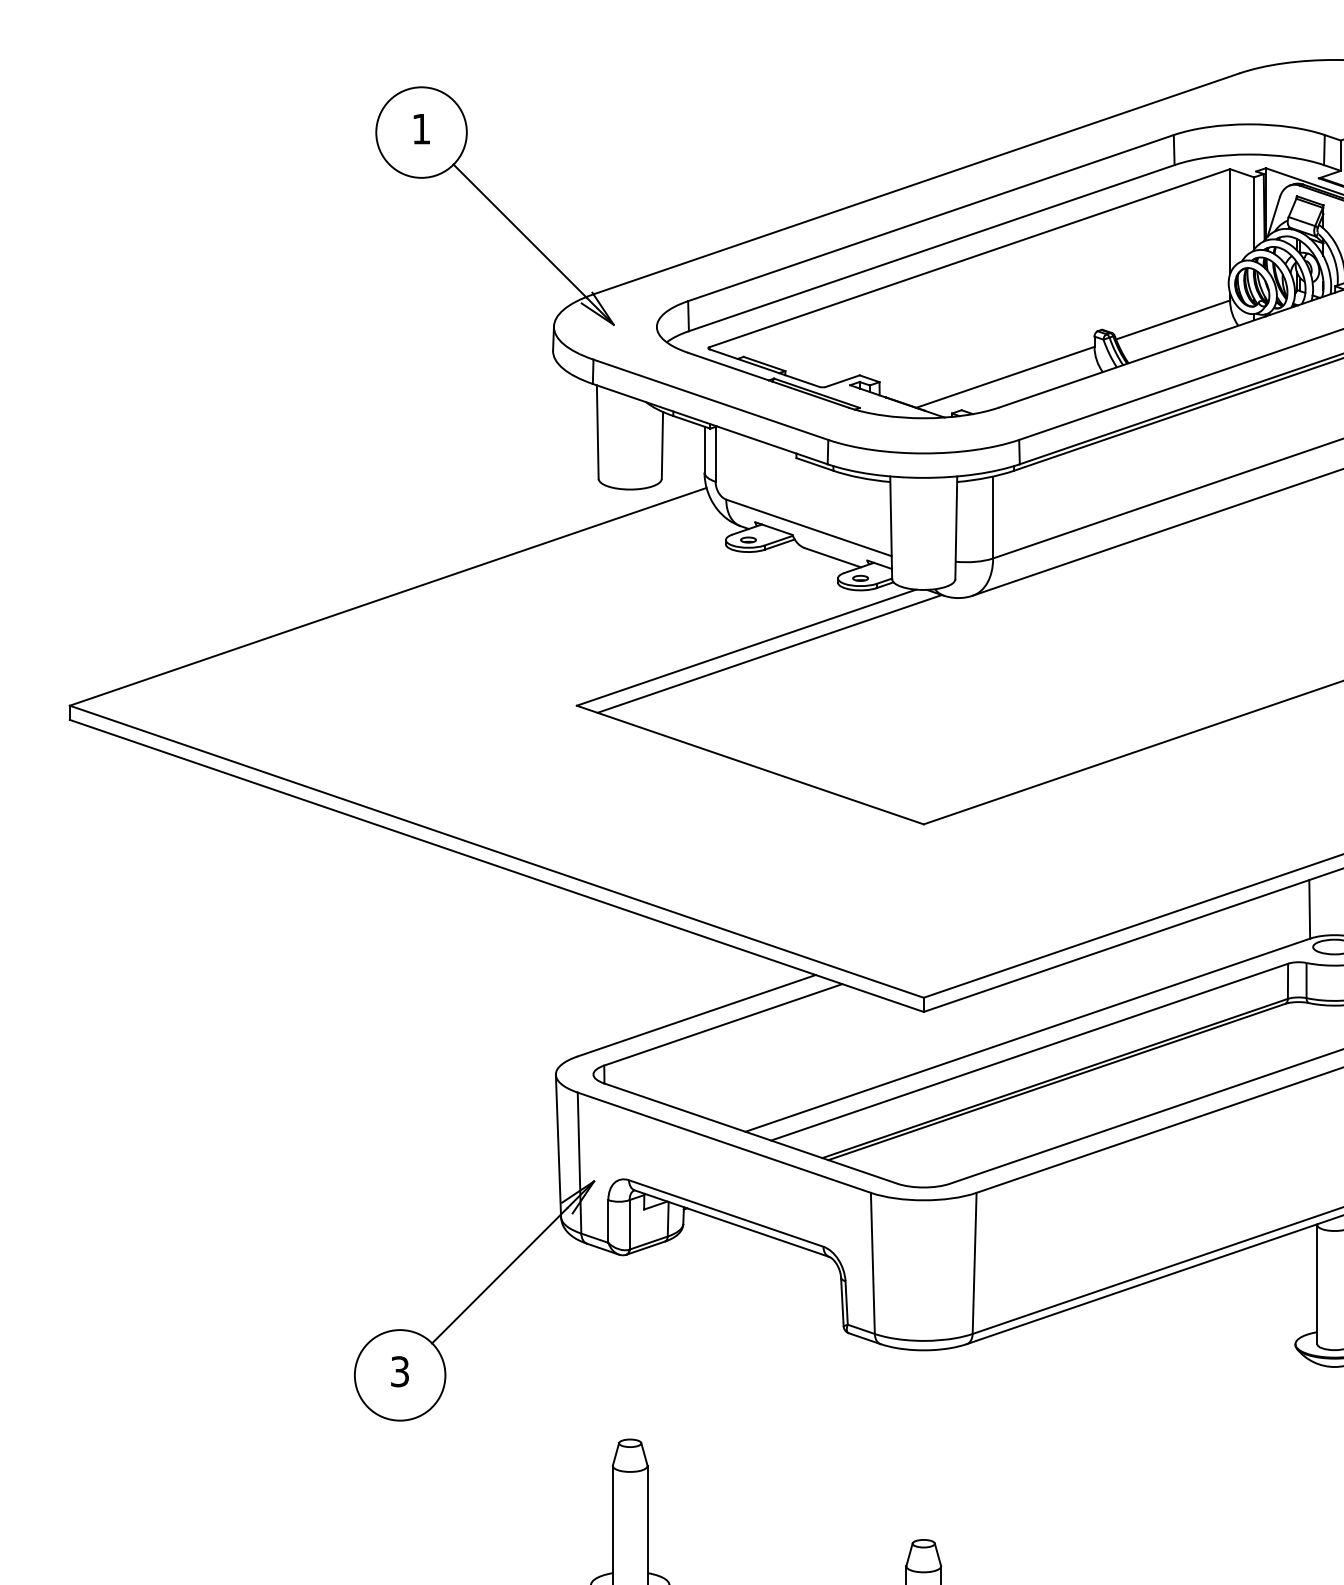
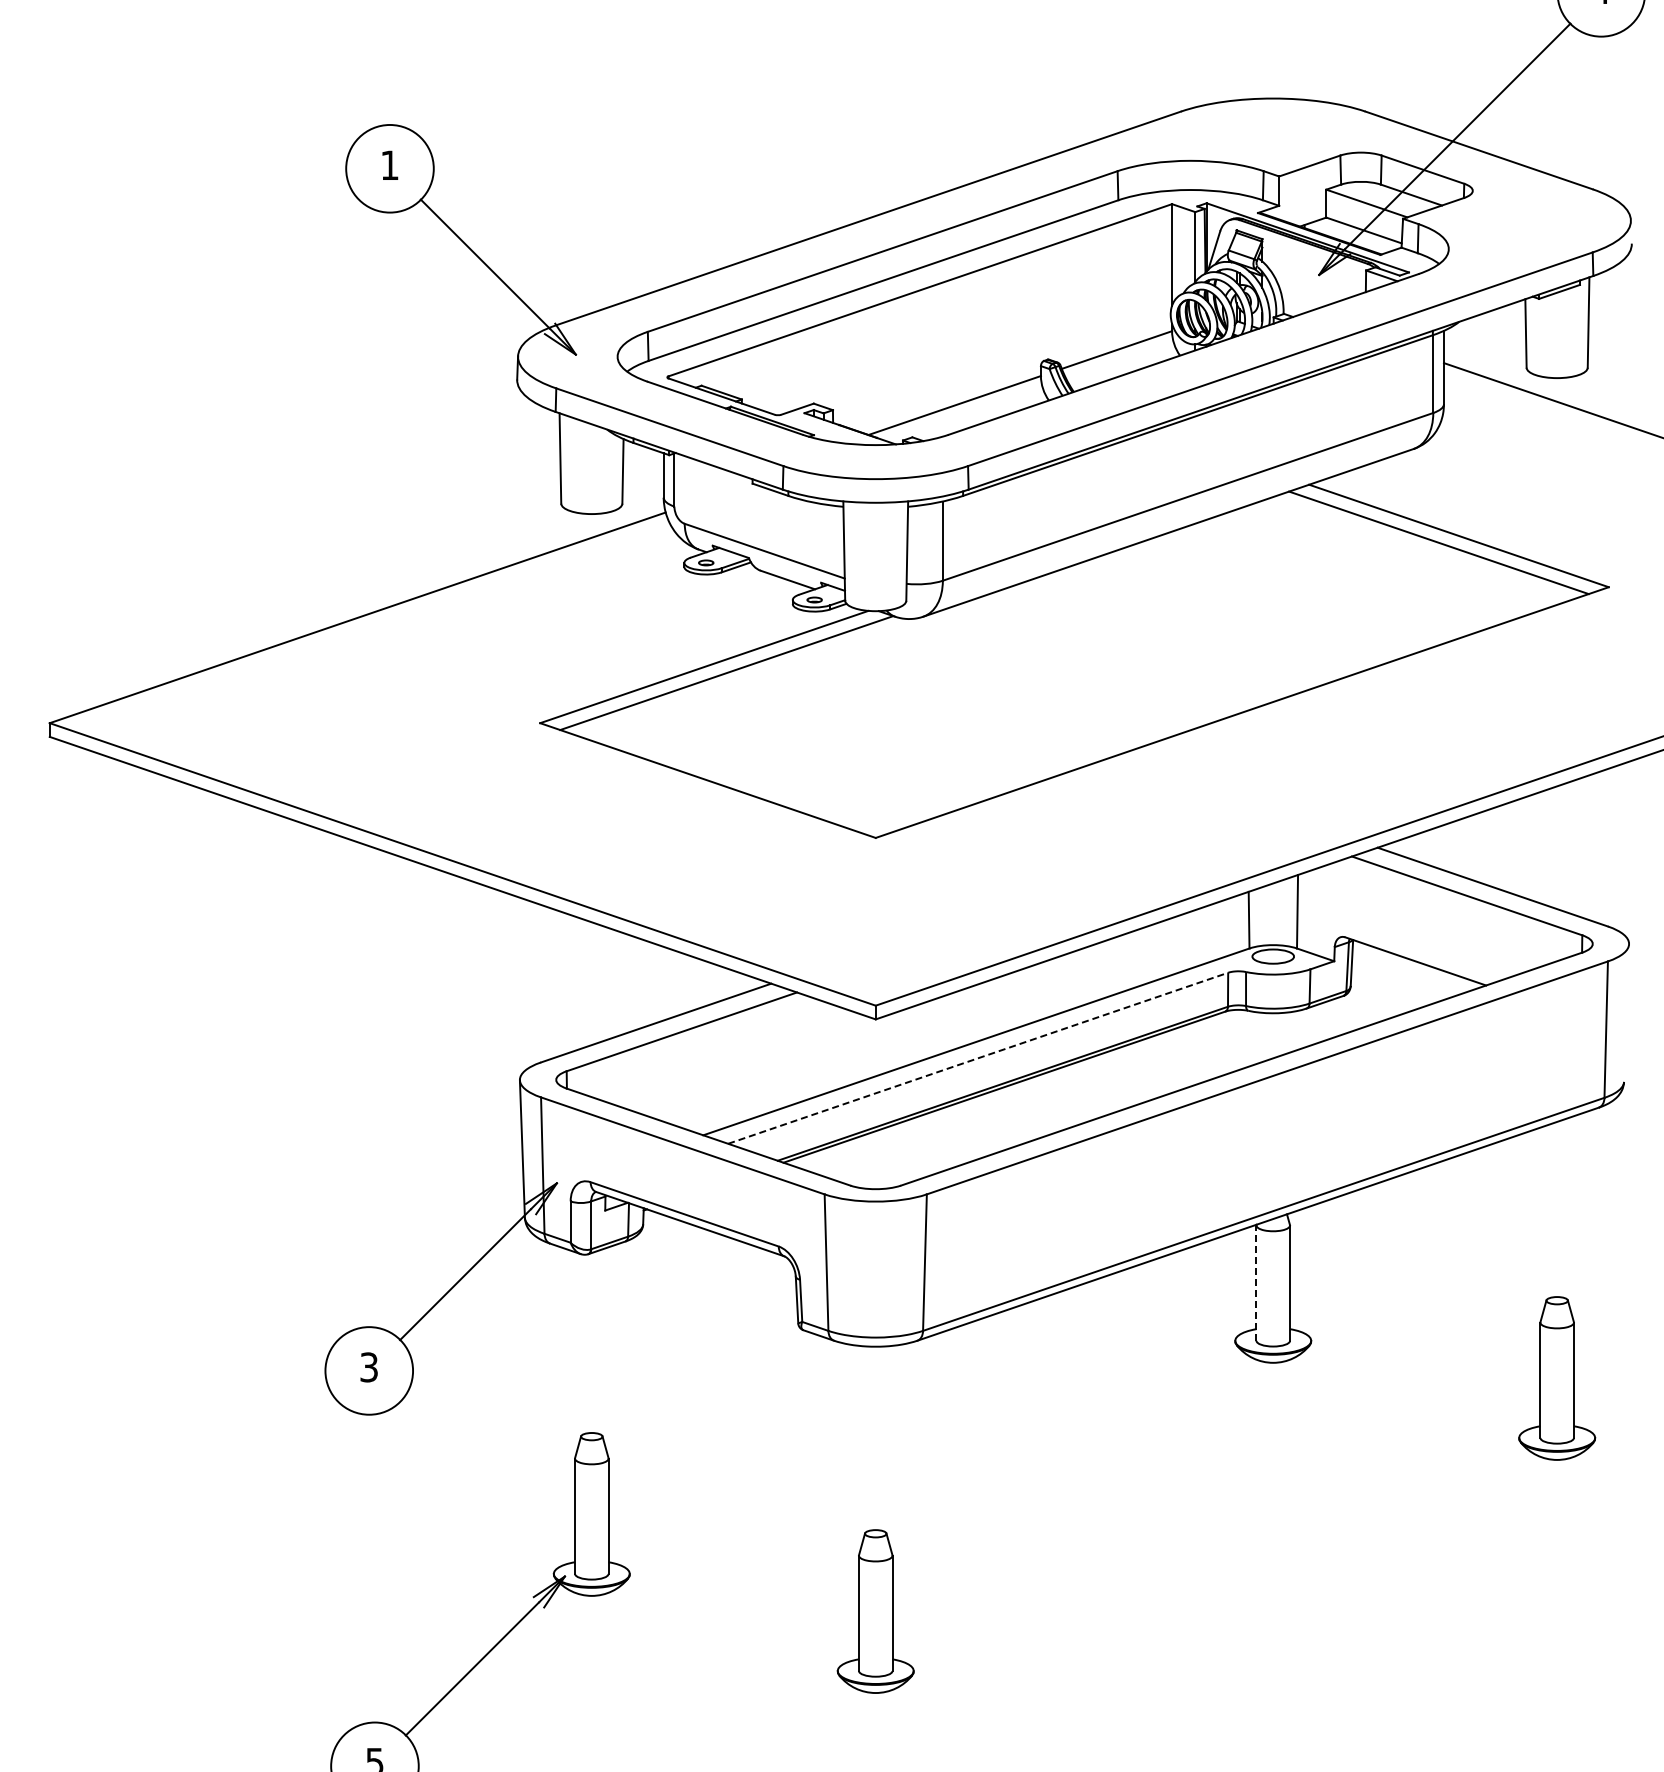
line: (1029, 1052) -> (978, 1058), solid -> dashed
line: (1317, 1284) -> (1256, 1283), solid -> dashed

